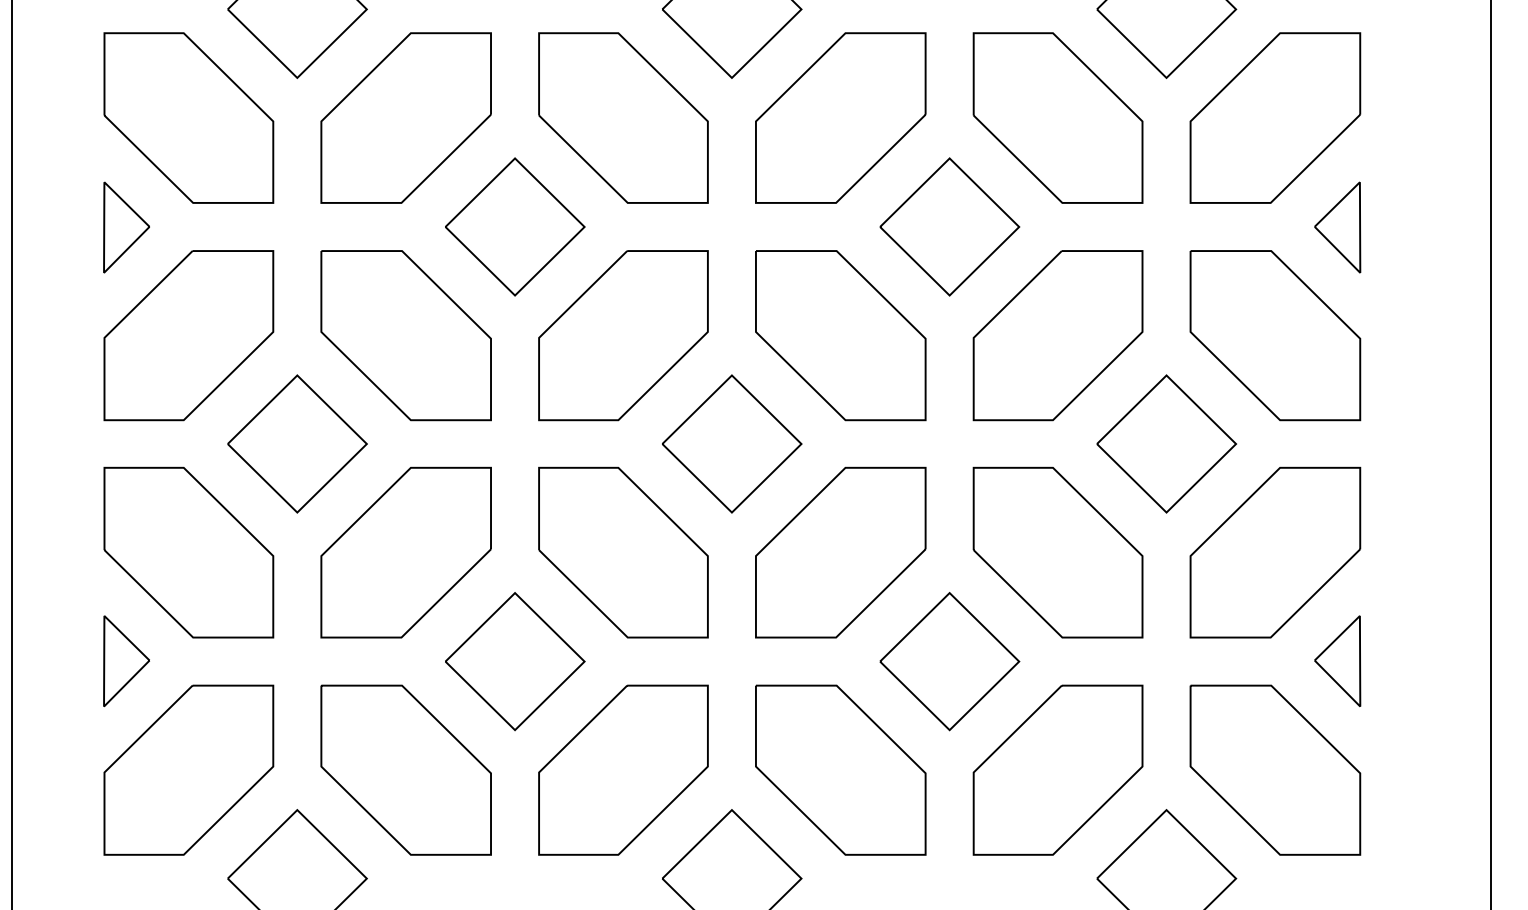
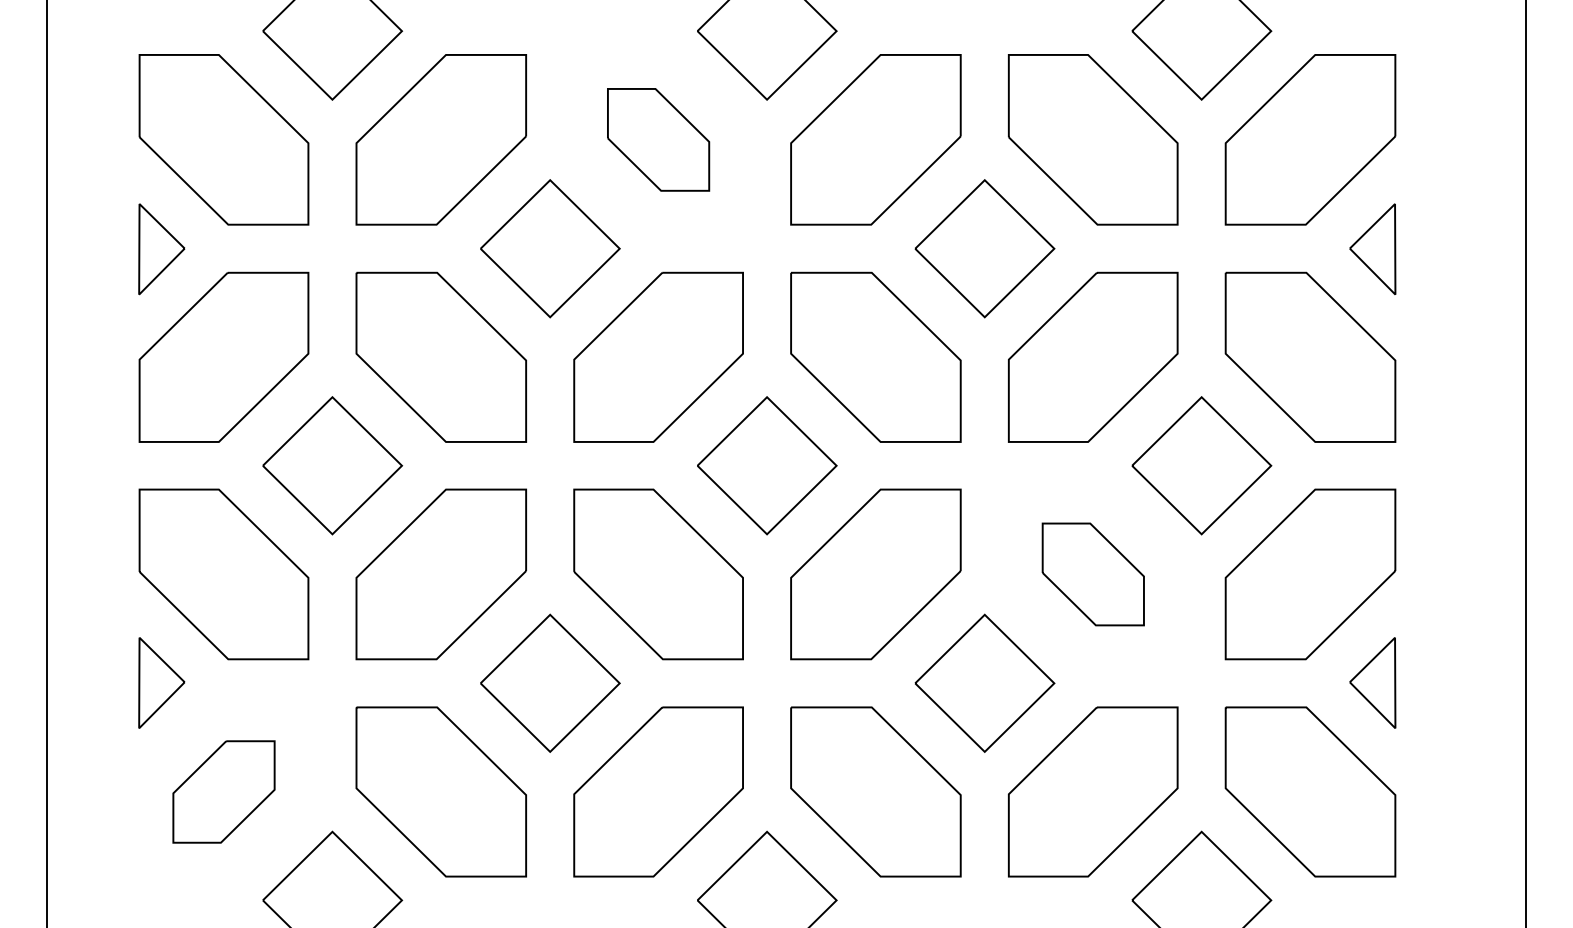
part: (623, 117) -> (658, 139), size x0.6
part: (1058, 552) -> (1093, 574), size x0.6
part: (188, 769) -> (223, 791), size x0.6

